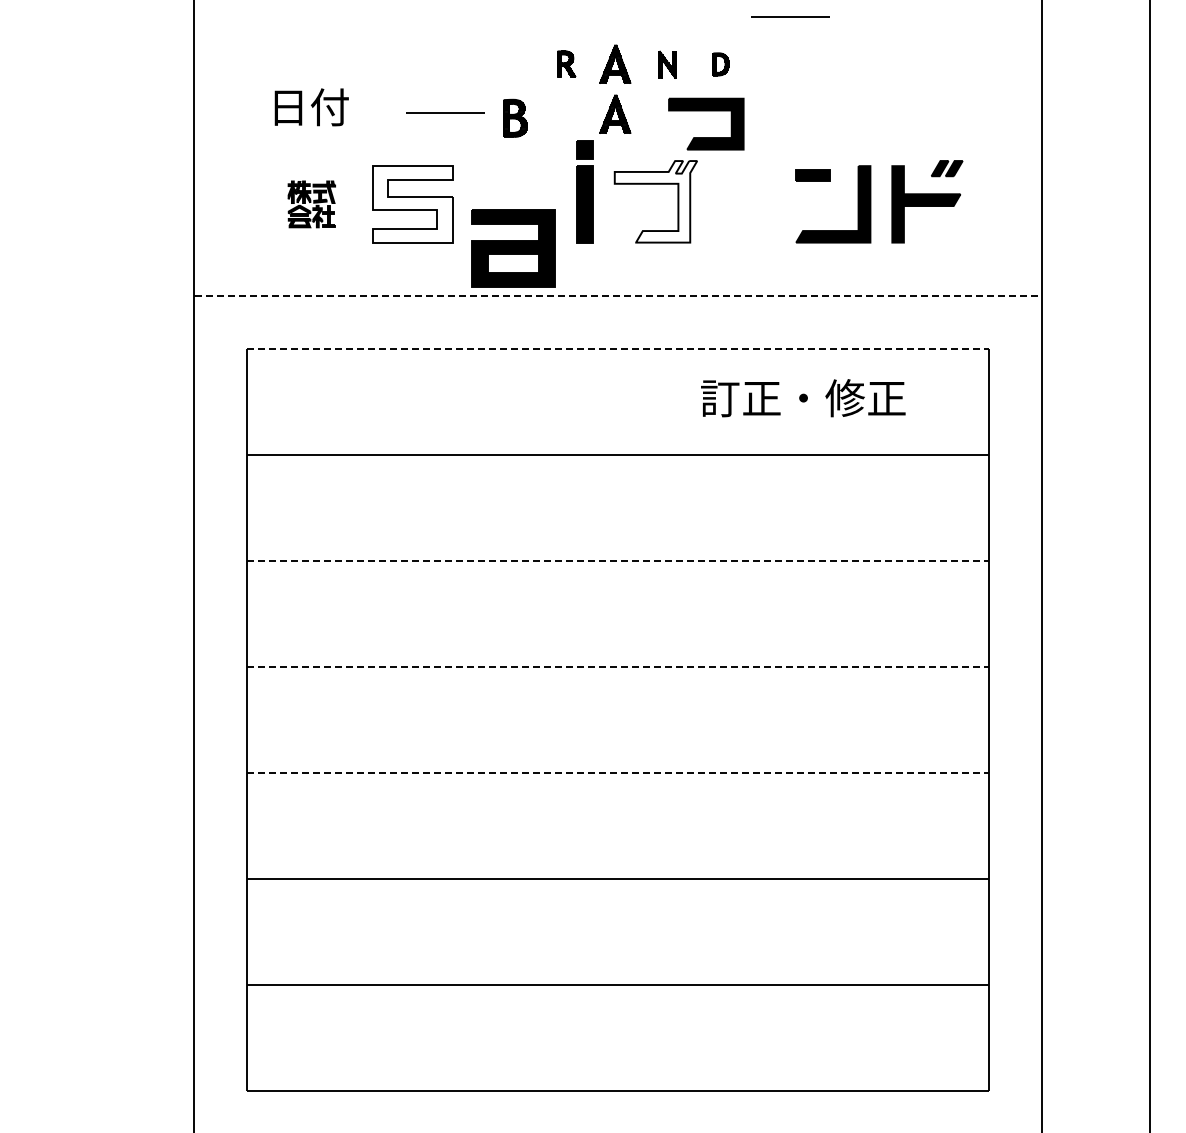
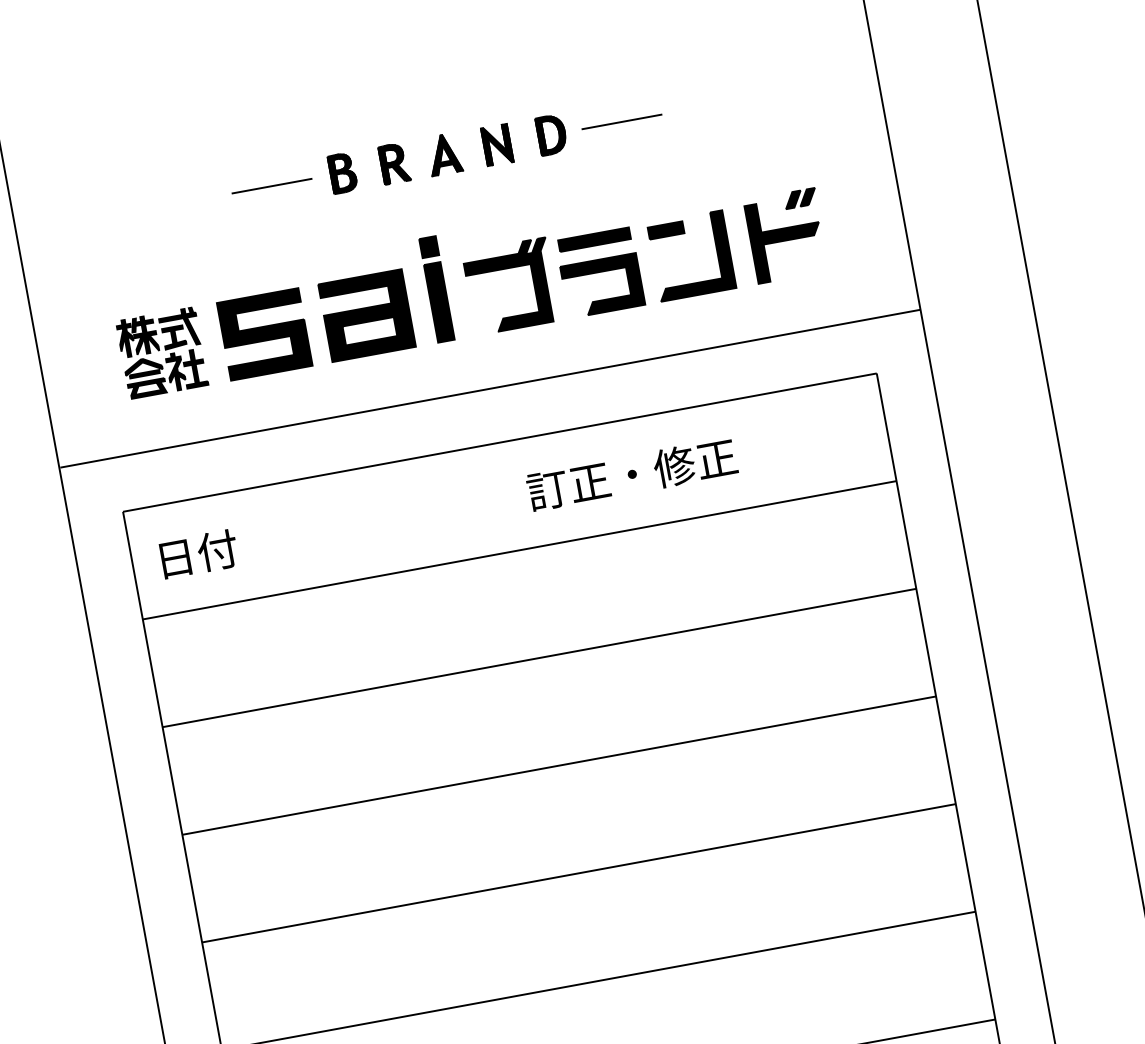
line: (790, 16) -> (621, 121), moved
part: (566, 63) -> (394, 162), size x1.43
part: (667, 64) -> (497, 144), size x1.43
part: (720, 64) -> (551, 135), size x1.67
text: (311, 107) -> (199, 554), moved
part: (706, 111) -> (600, 272), moved
line: (445, 112) -> (271, 185), moved
part: (615, 113) -> (453, 204), removed
part: (515, 117) -> (342, 172), moved
part: (743, 171) -> (594, 239), added
fill: (655, 201) -> (510, 286), added
part: (311, 204) -> (162, 353), size x1.67
fill: (412, 204) -> (264, 334), added
part: (513, 248) -> (367, 315), moved
line: (618, 295) -> (490, 388), dashed -> solid
line: (618, 348) -> (500, 442), dashed -> solid
text: (803, 398) -> (632, 474), moved
line: (618, 560) -> (539, 657), dashed -> solid
line: (618, 666) -> (559, 765), dashed -> solid
line: (618, 773) -> (579, 873), dashed -> solid

